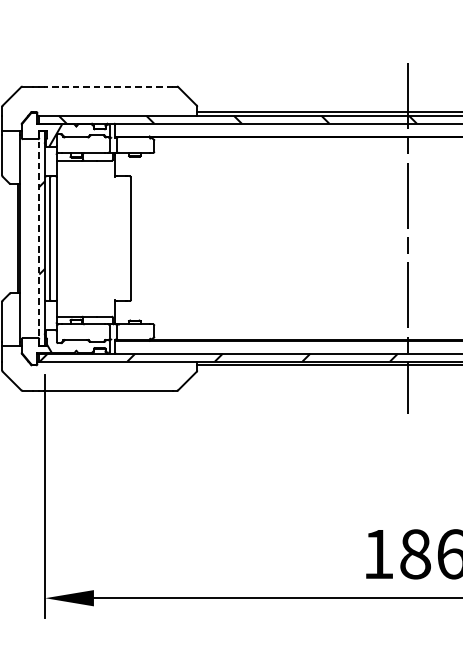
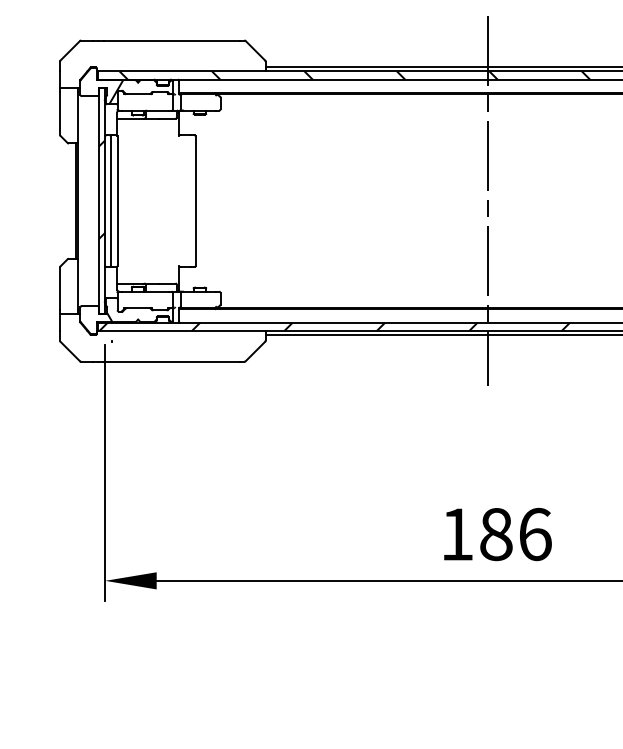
line: (108, 86) -> (172, 40), dashed -> solid
line: (39, 239) -> (99, 201), dashed -> solid

